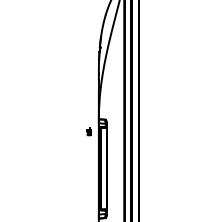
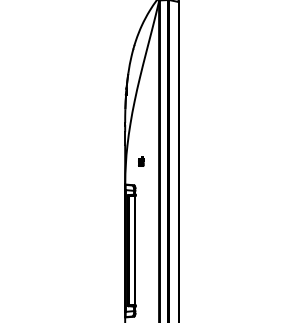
part: (89, 131) -> (141, 161), moved

